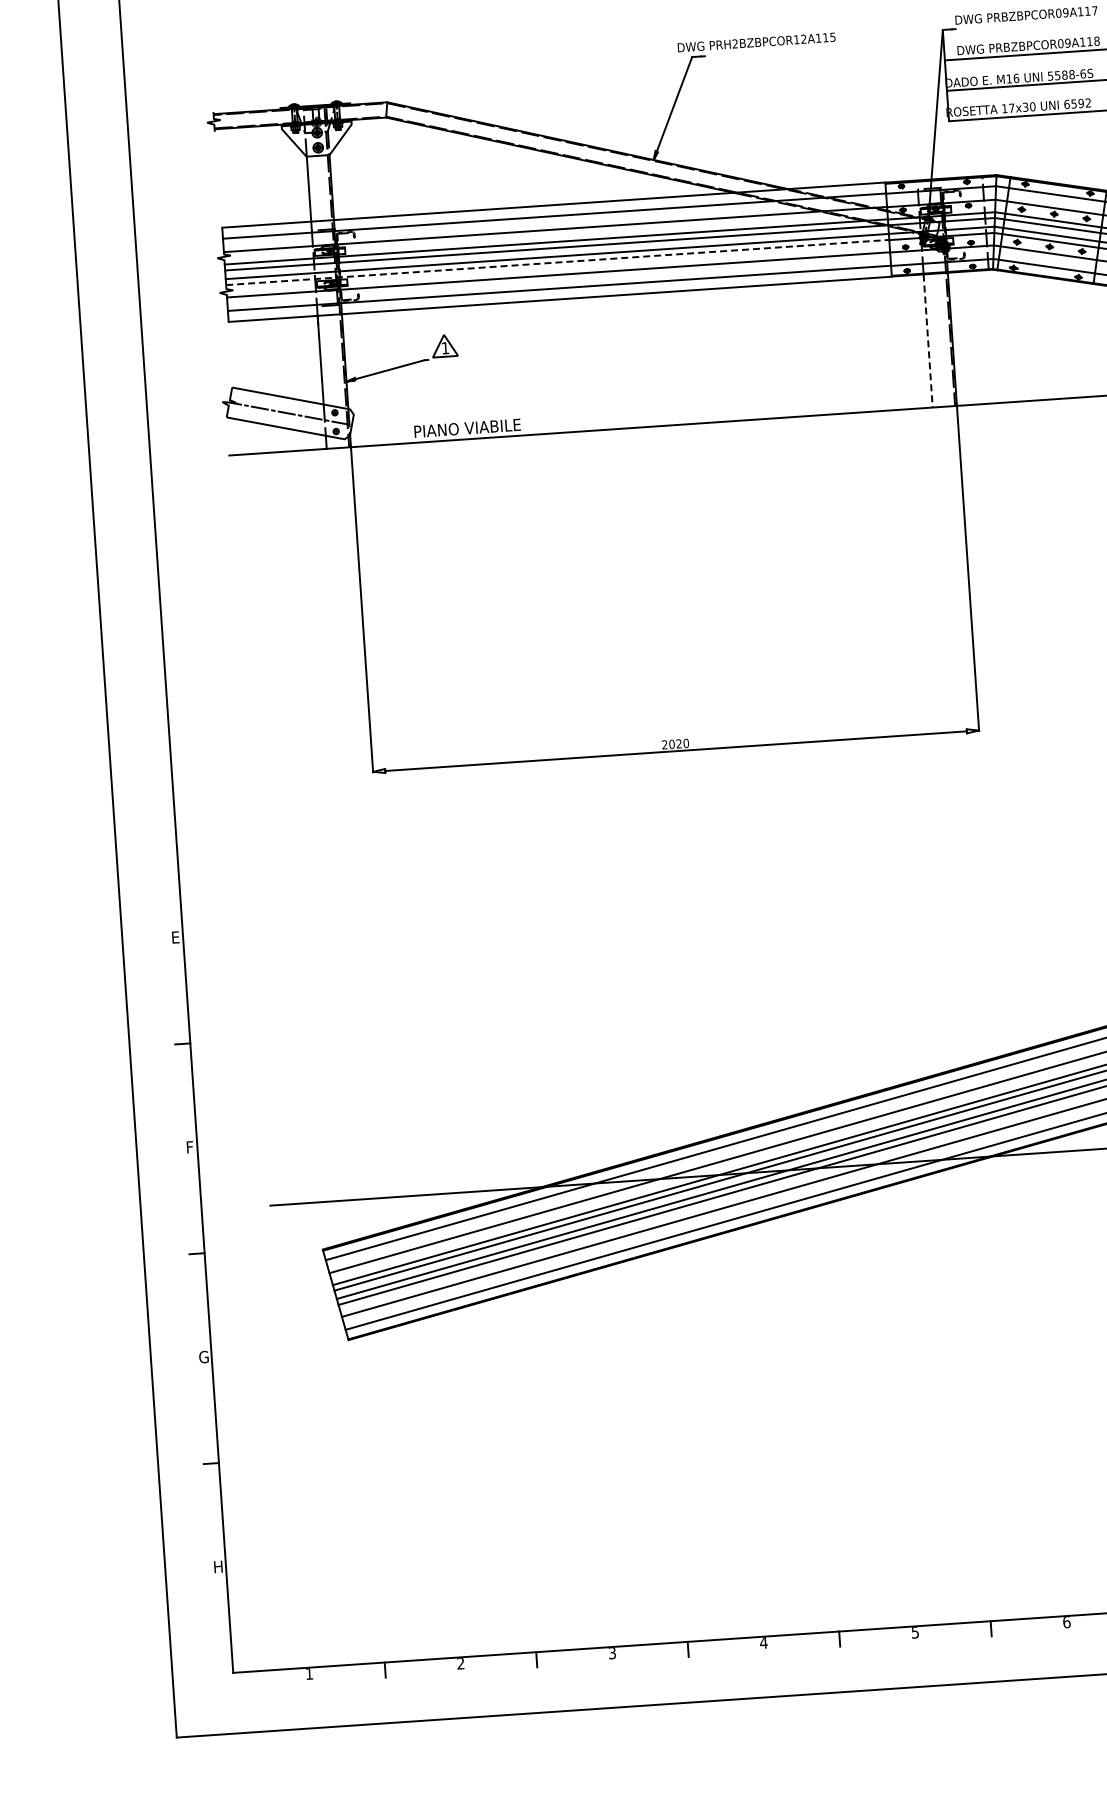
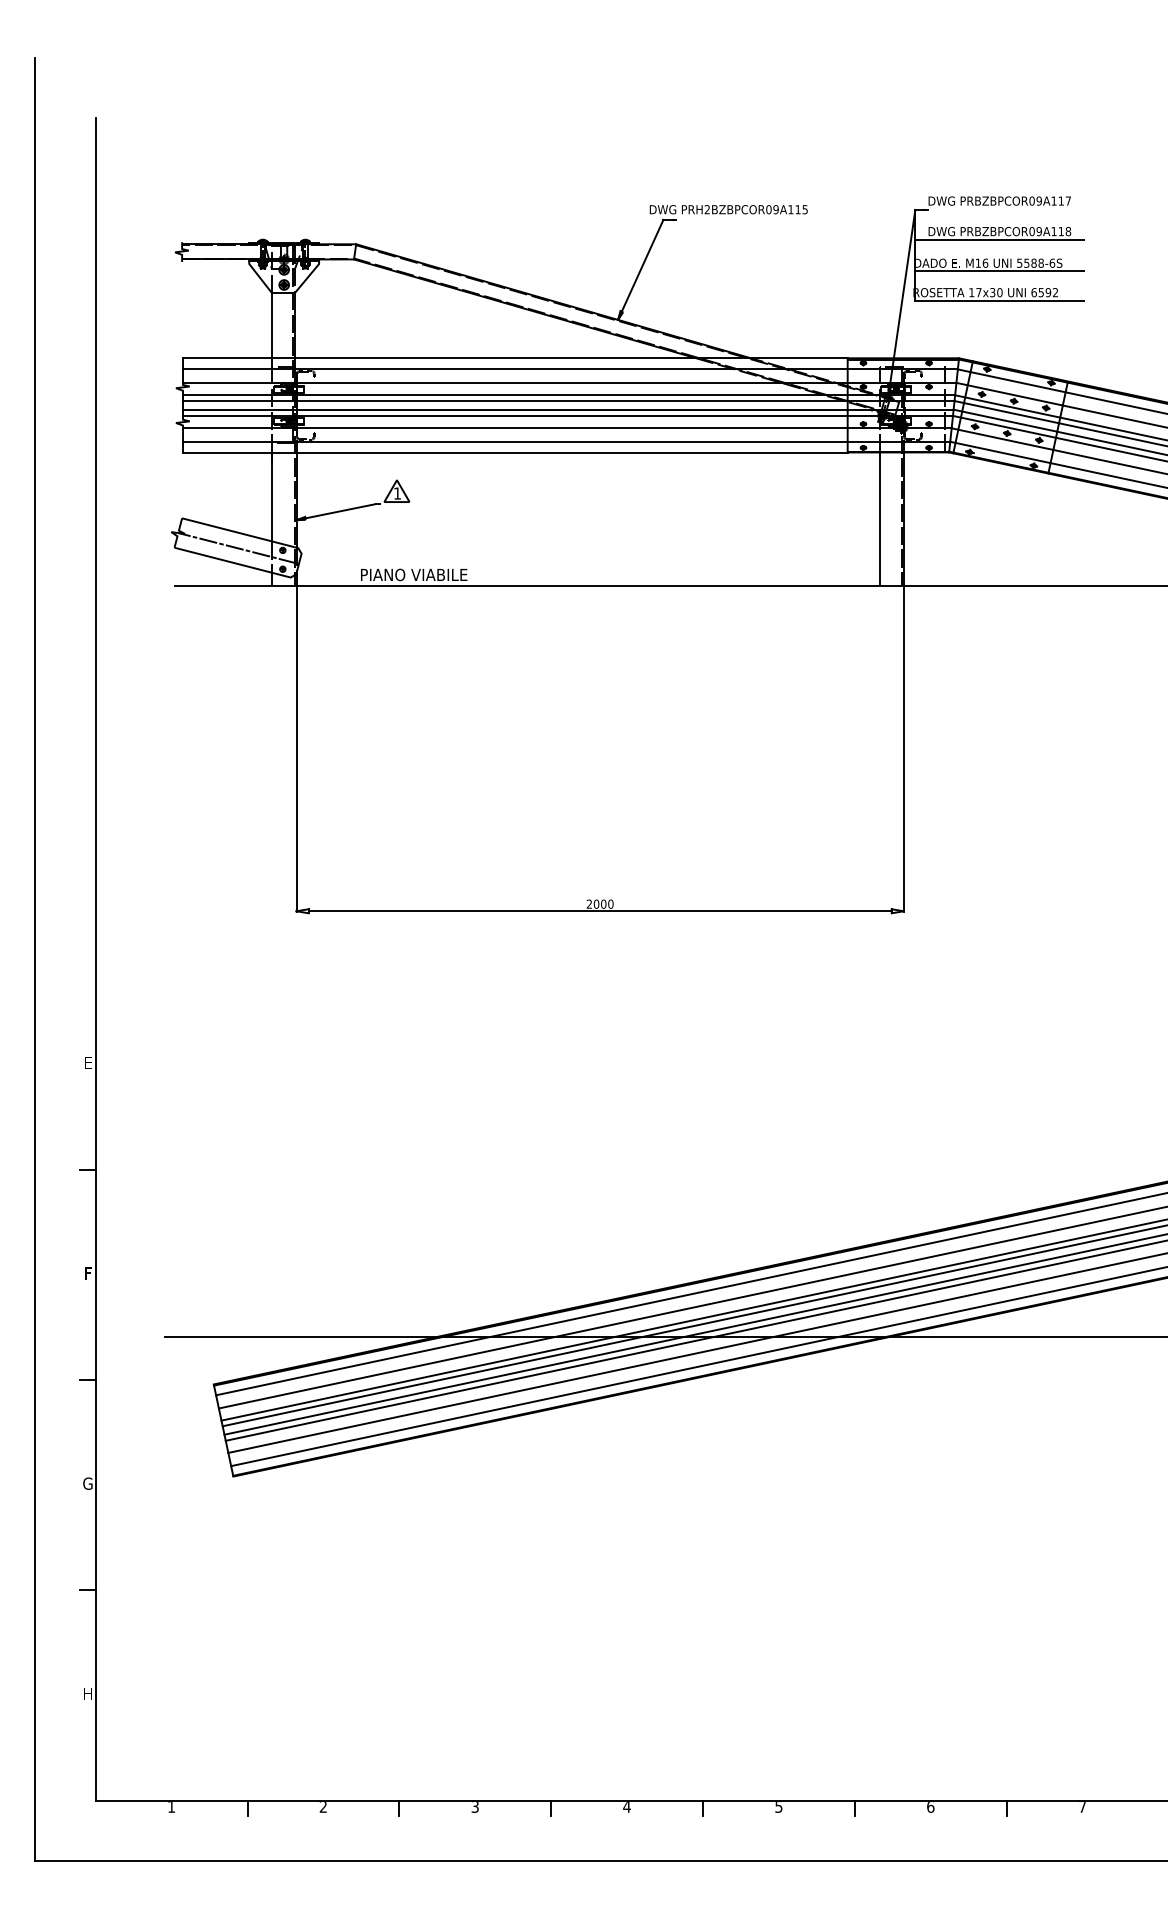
text: (800, 39) -> (772, 209), PRH2BZBPCOR12A115 -> PRH2BZBPCOR09A115
line: (557, 262) -> (515, 415), dashed -> solid
line: (928, 341) -> (879, 519), dashed -> solid
text: (678, 743) -> (603, 903), 2020 -> 2000

